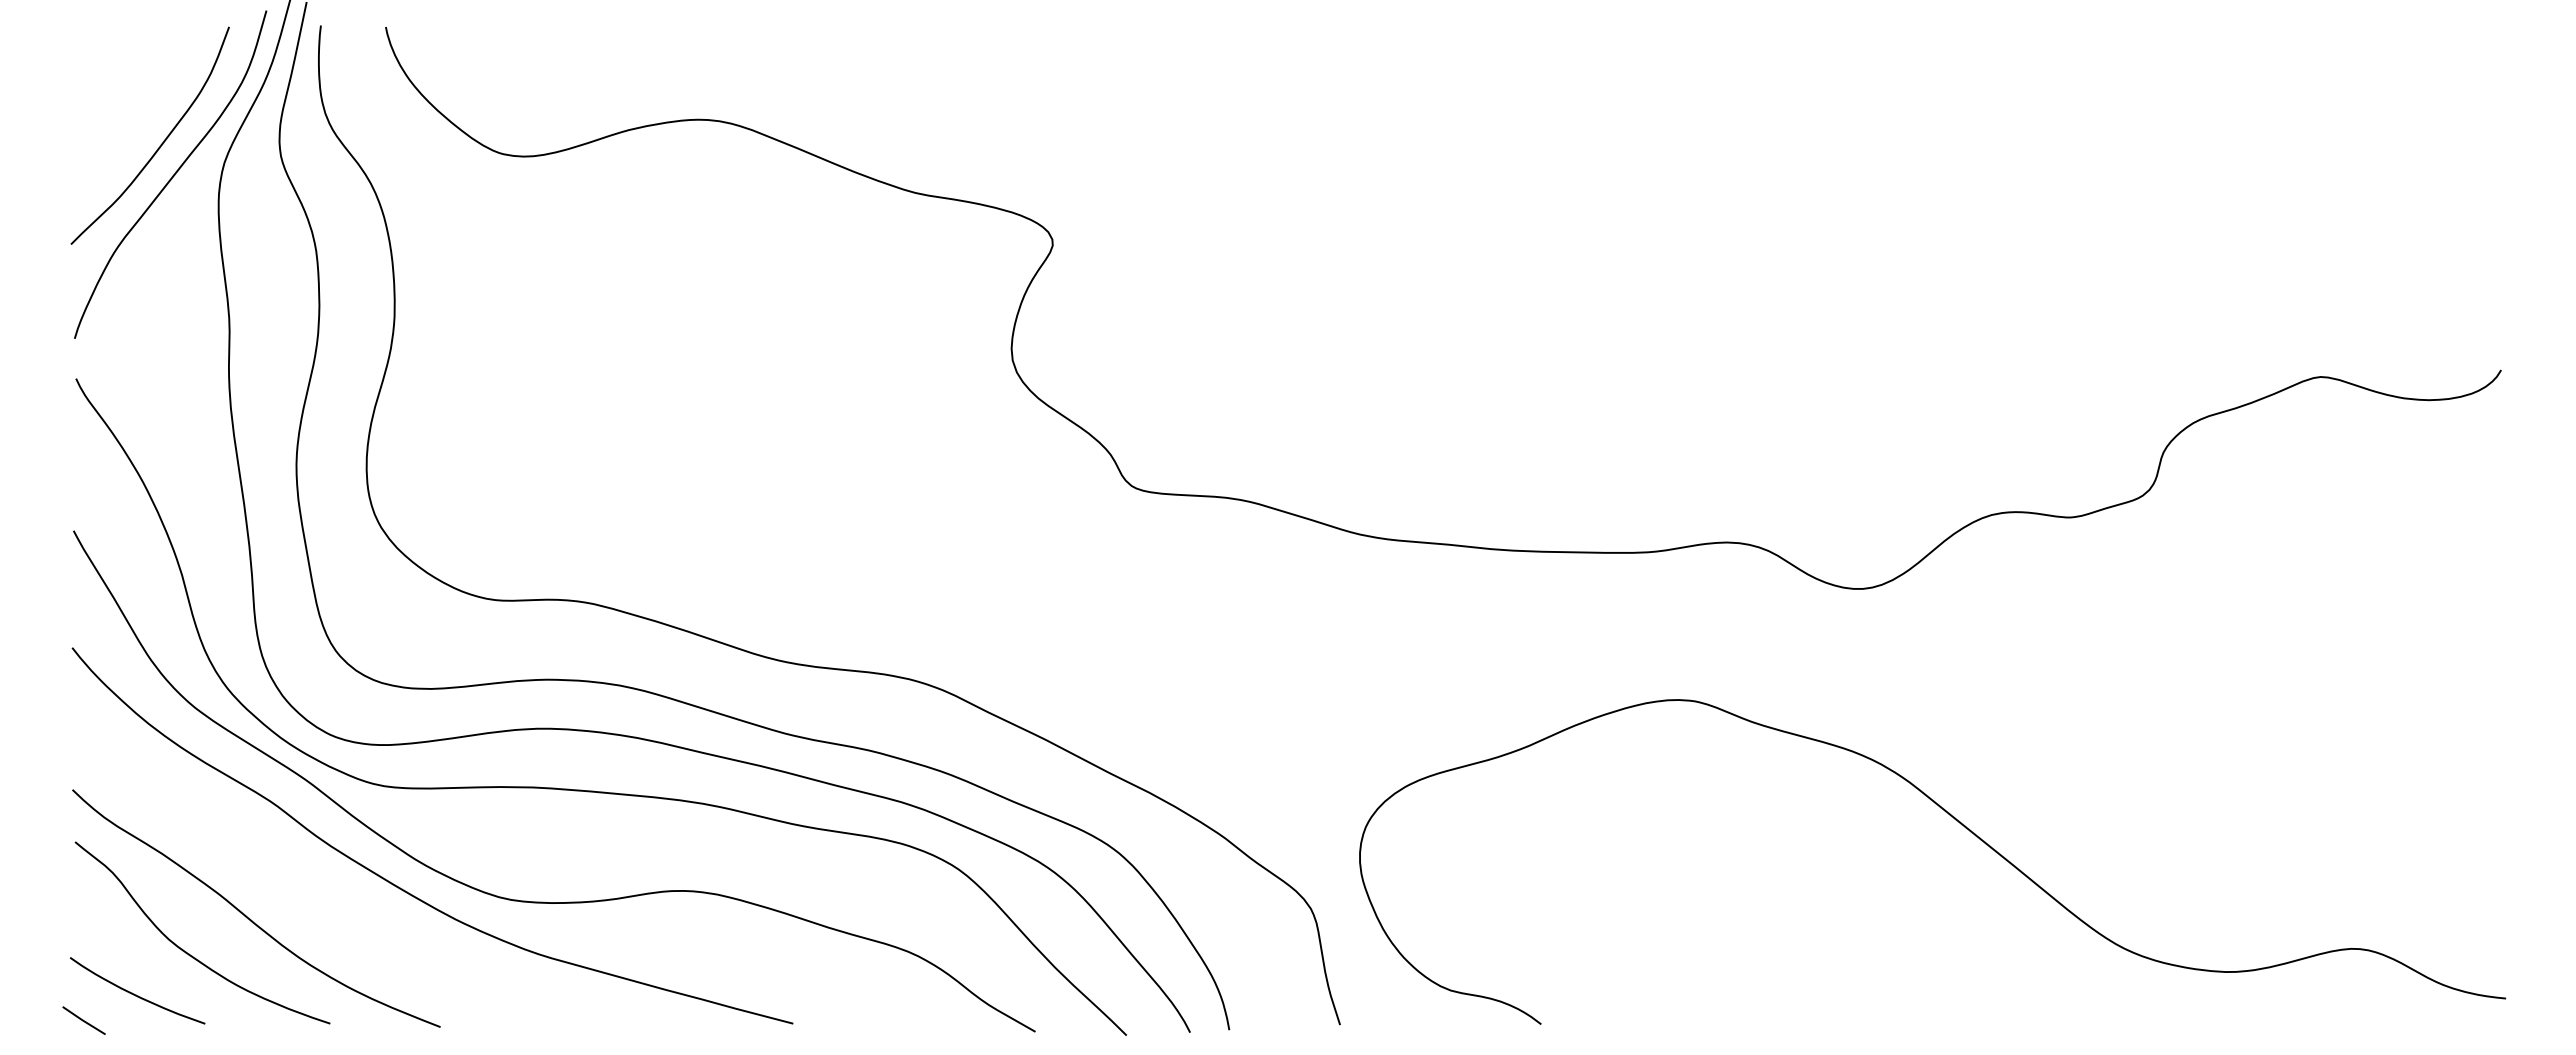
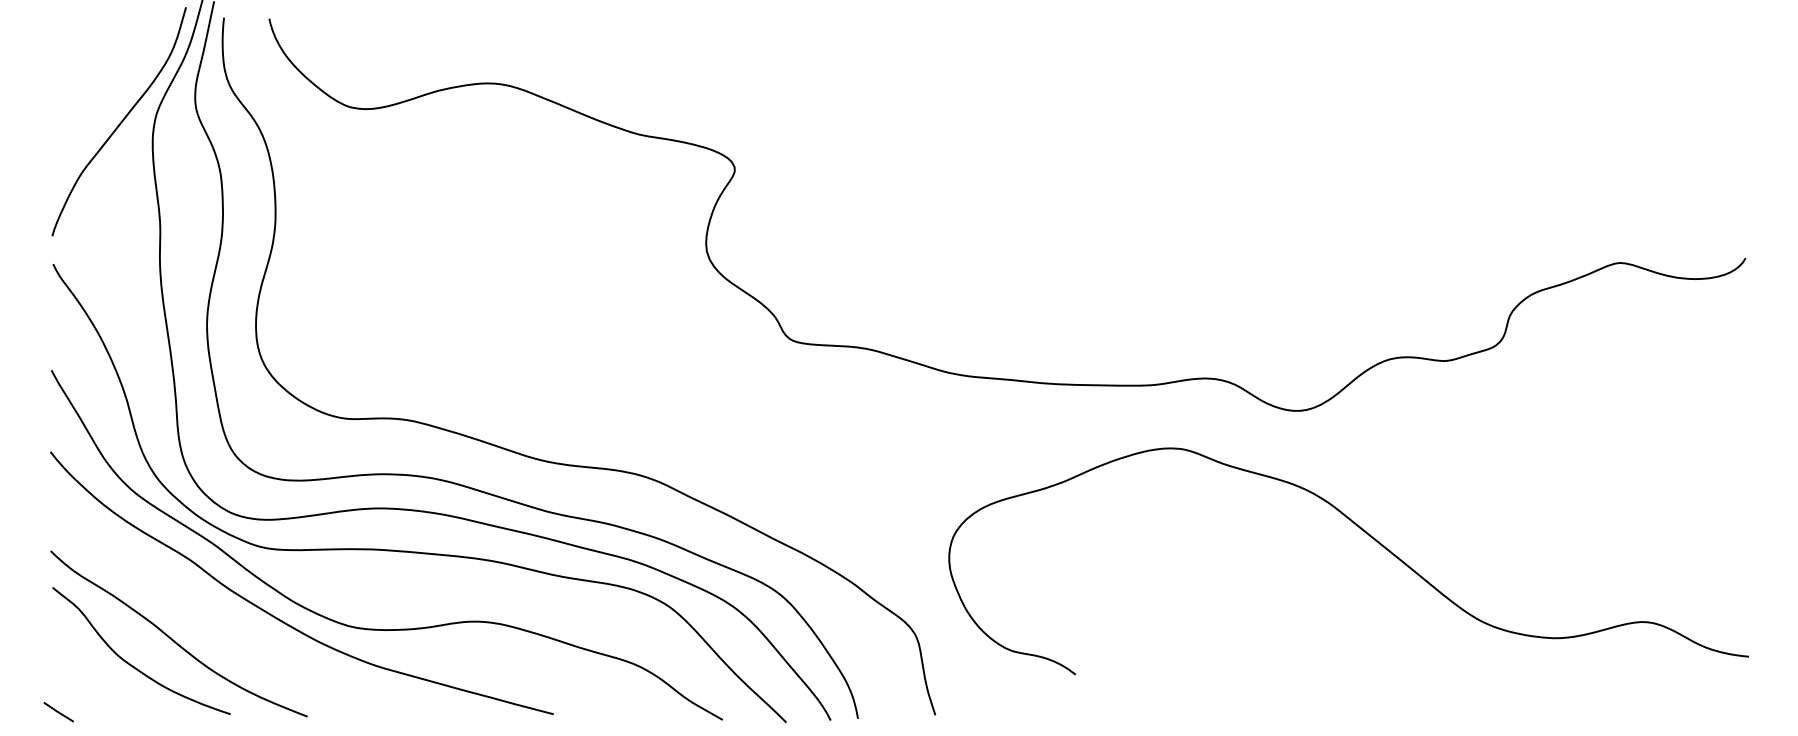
curve: (161, 142) -> (112, 99), removed
curve: (1963, 827) -> (1370, 537), moved
curve: (133, 992) -> (93, 692), removed

